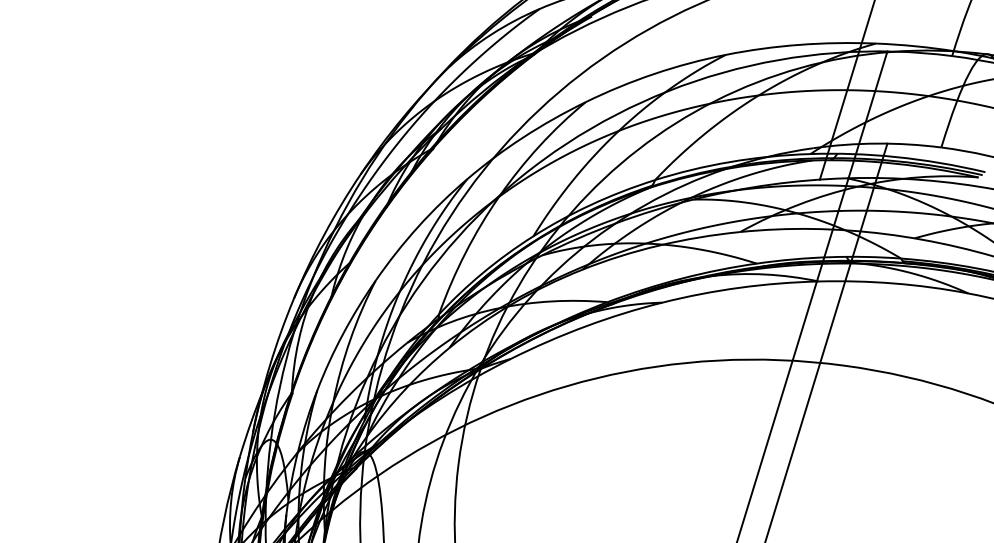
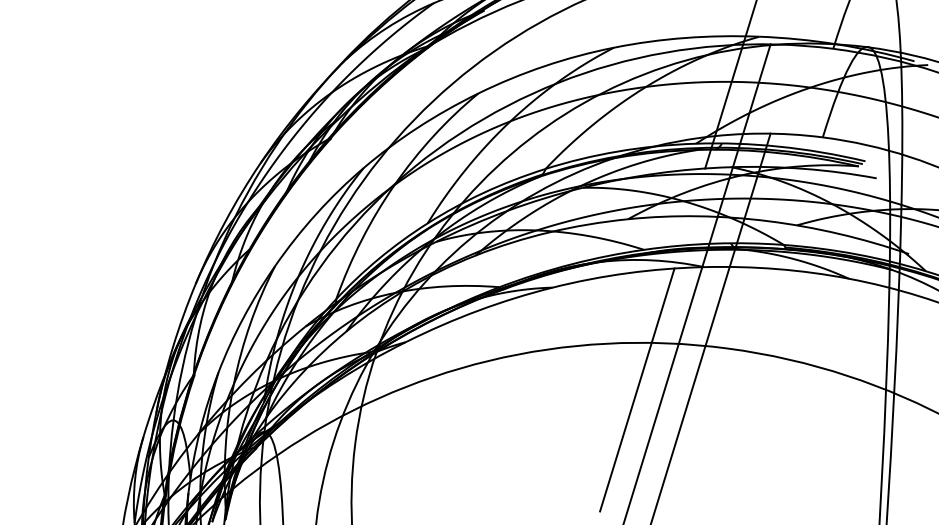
line: (749, 407) -> (637, 389), added

